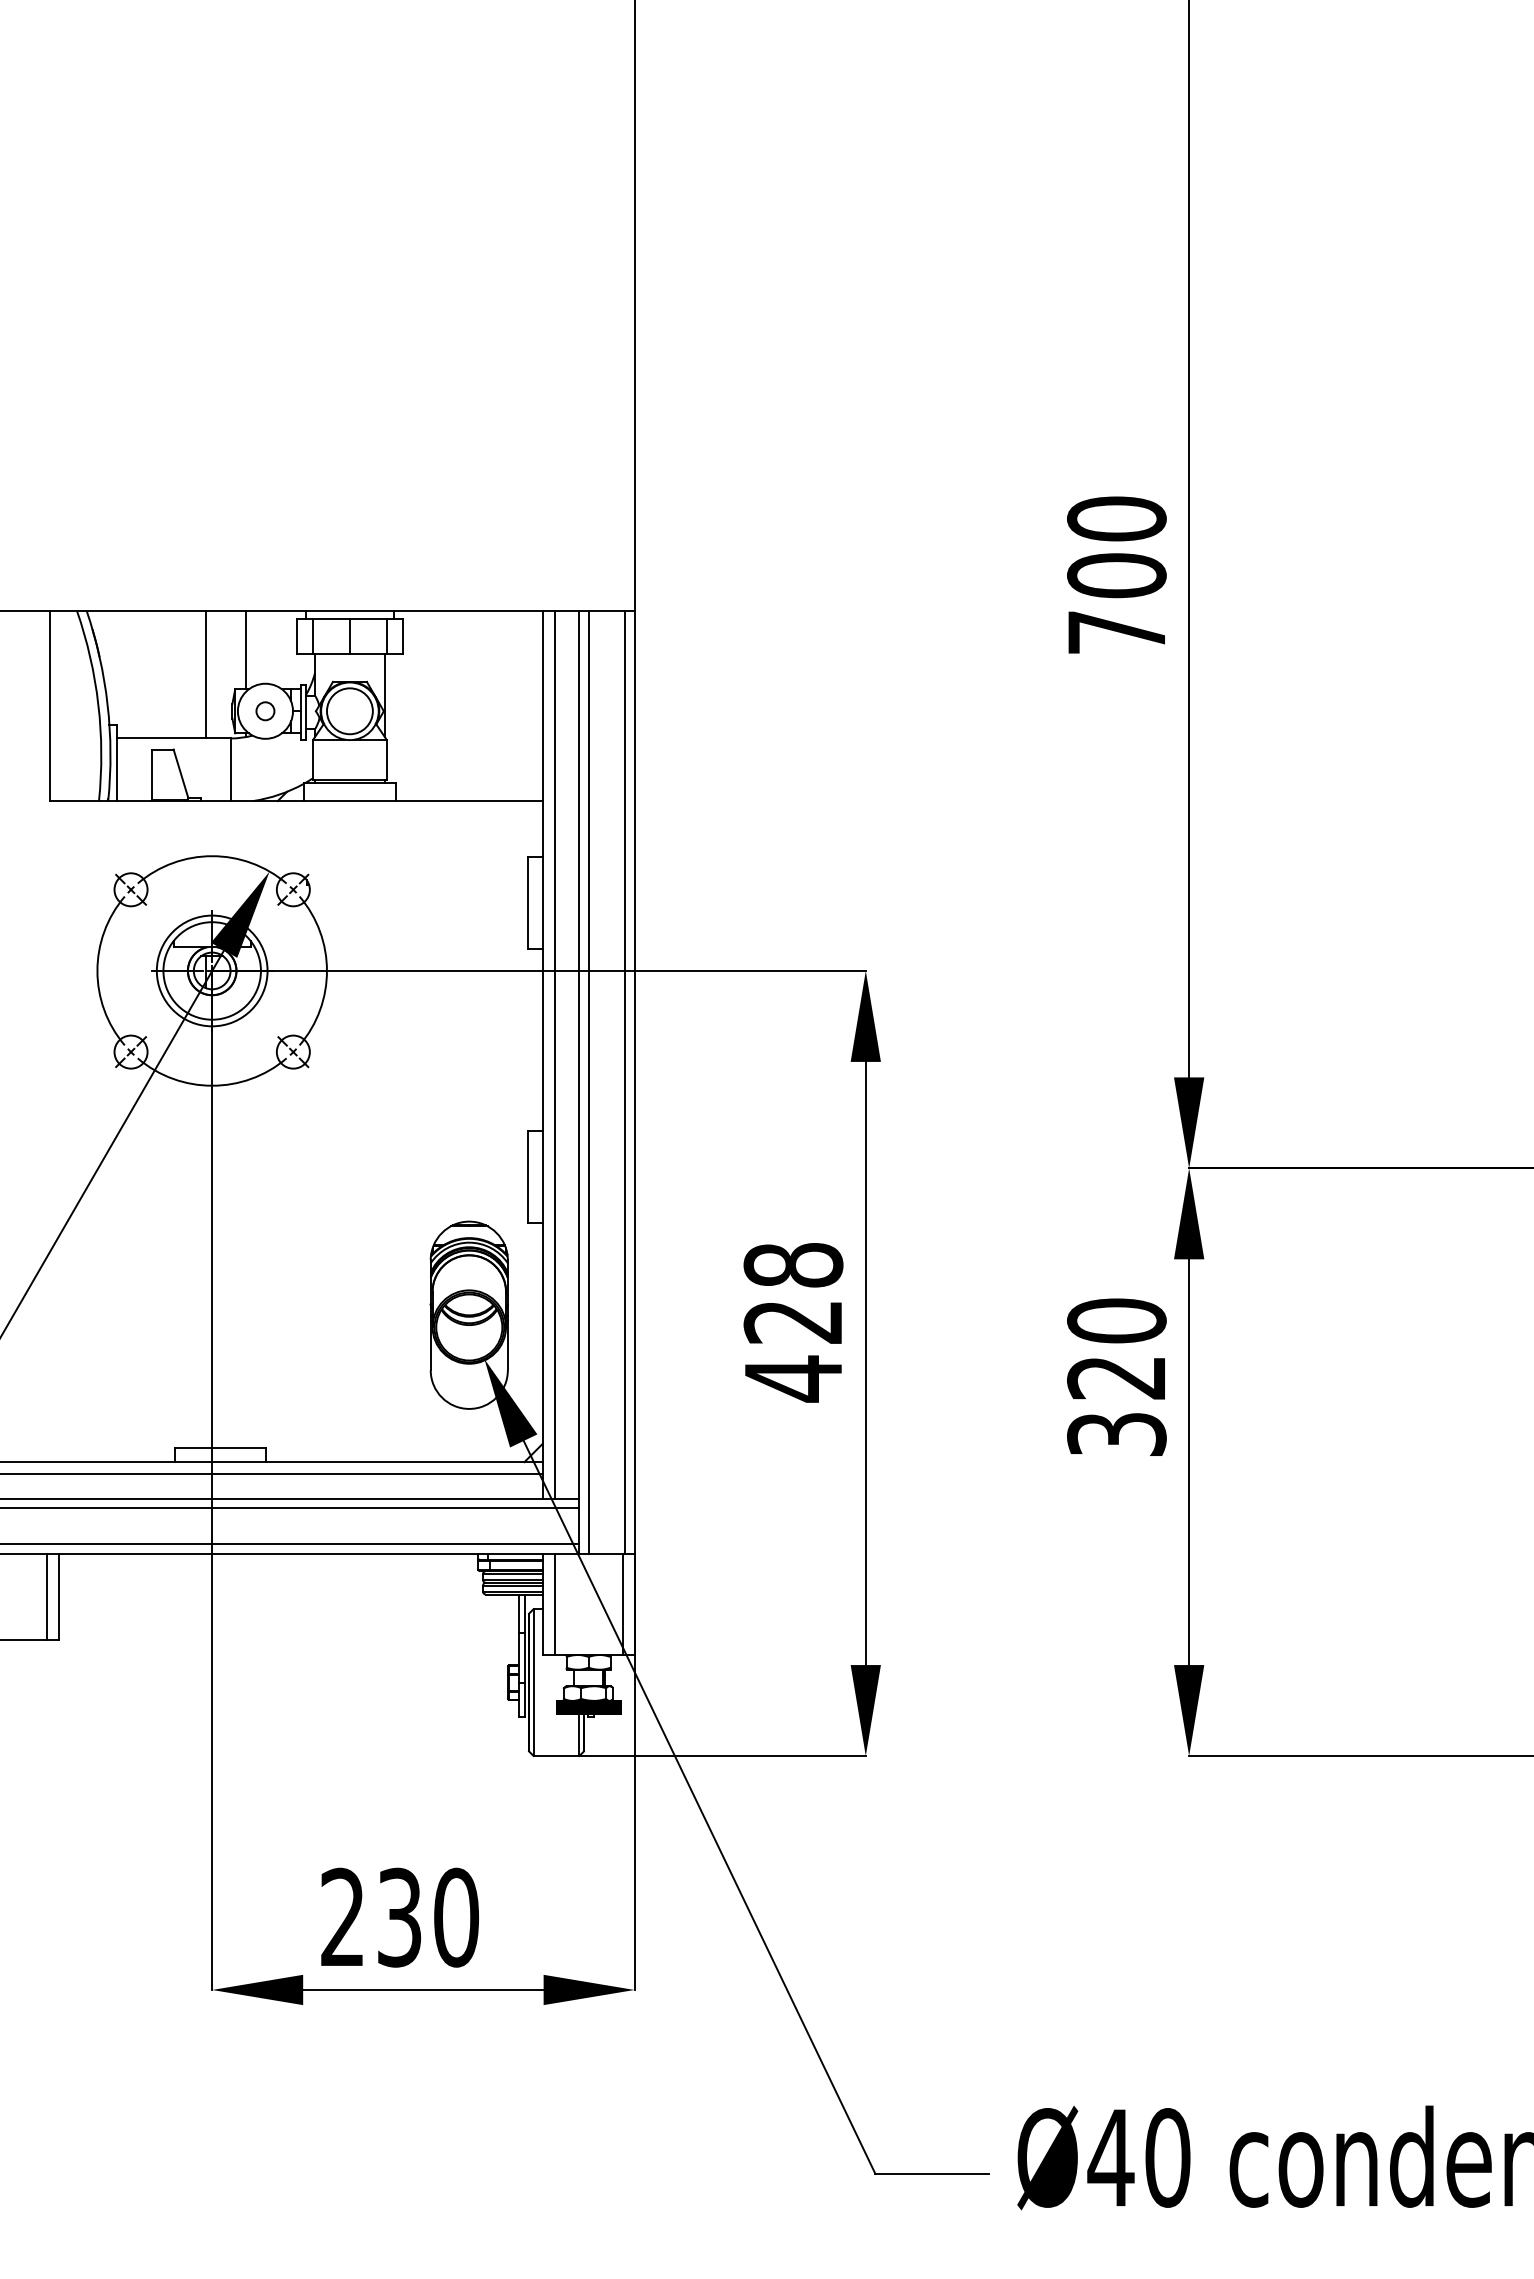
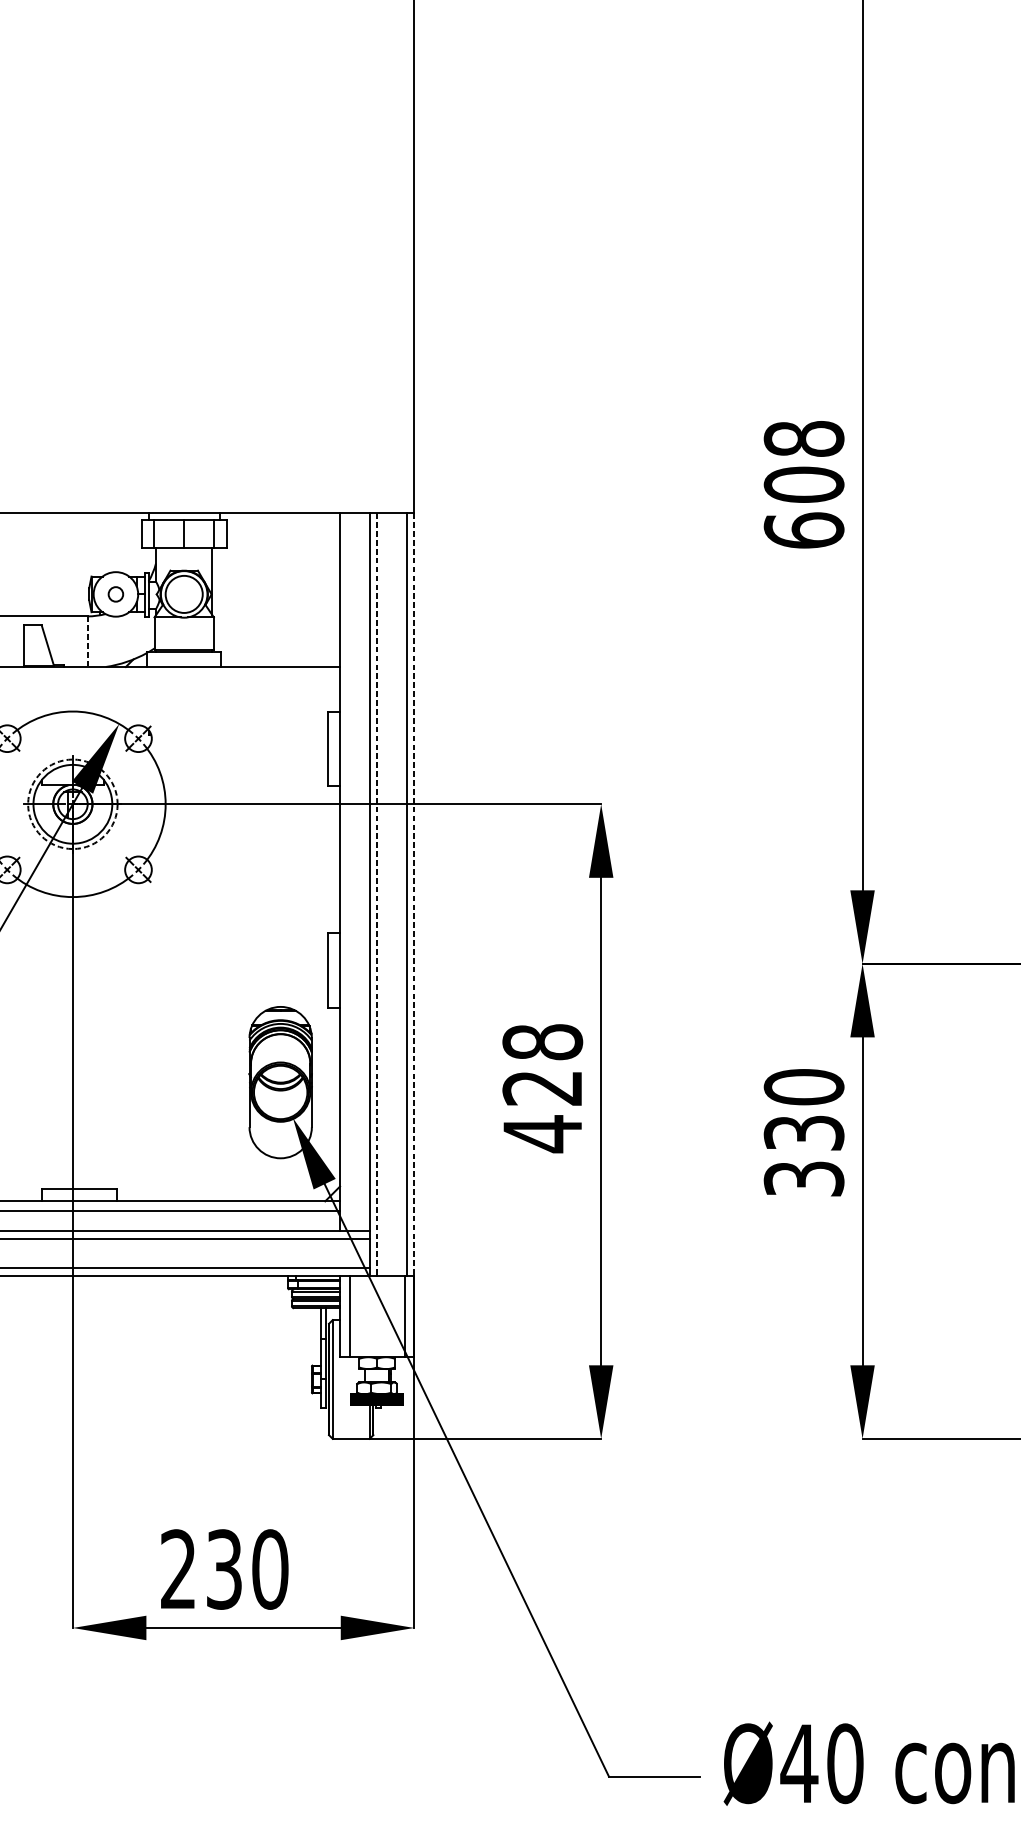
text: (1116, 575) -> (803, 484), 700 -> 608
line: (246, 650) -> (100, 545), removed
line: (205, 674) -> (67, 564), removed
line: (230, 770) -> (87, 642), solid -> dashed
circle: (211, 970) -> (72, 803), solid -> dashed
line: (554, 1054) -> (349, 871), removed
line: (589, 1083) -> (377, 895), solid -> dashed
line: (634, 1083) -> (414, 895), solid -> dashed
text: (1116, 1377) -> (803, 1132), 320 -> 330

